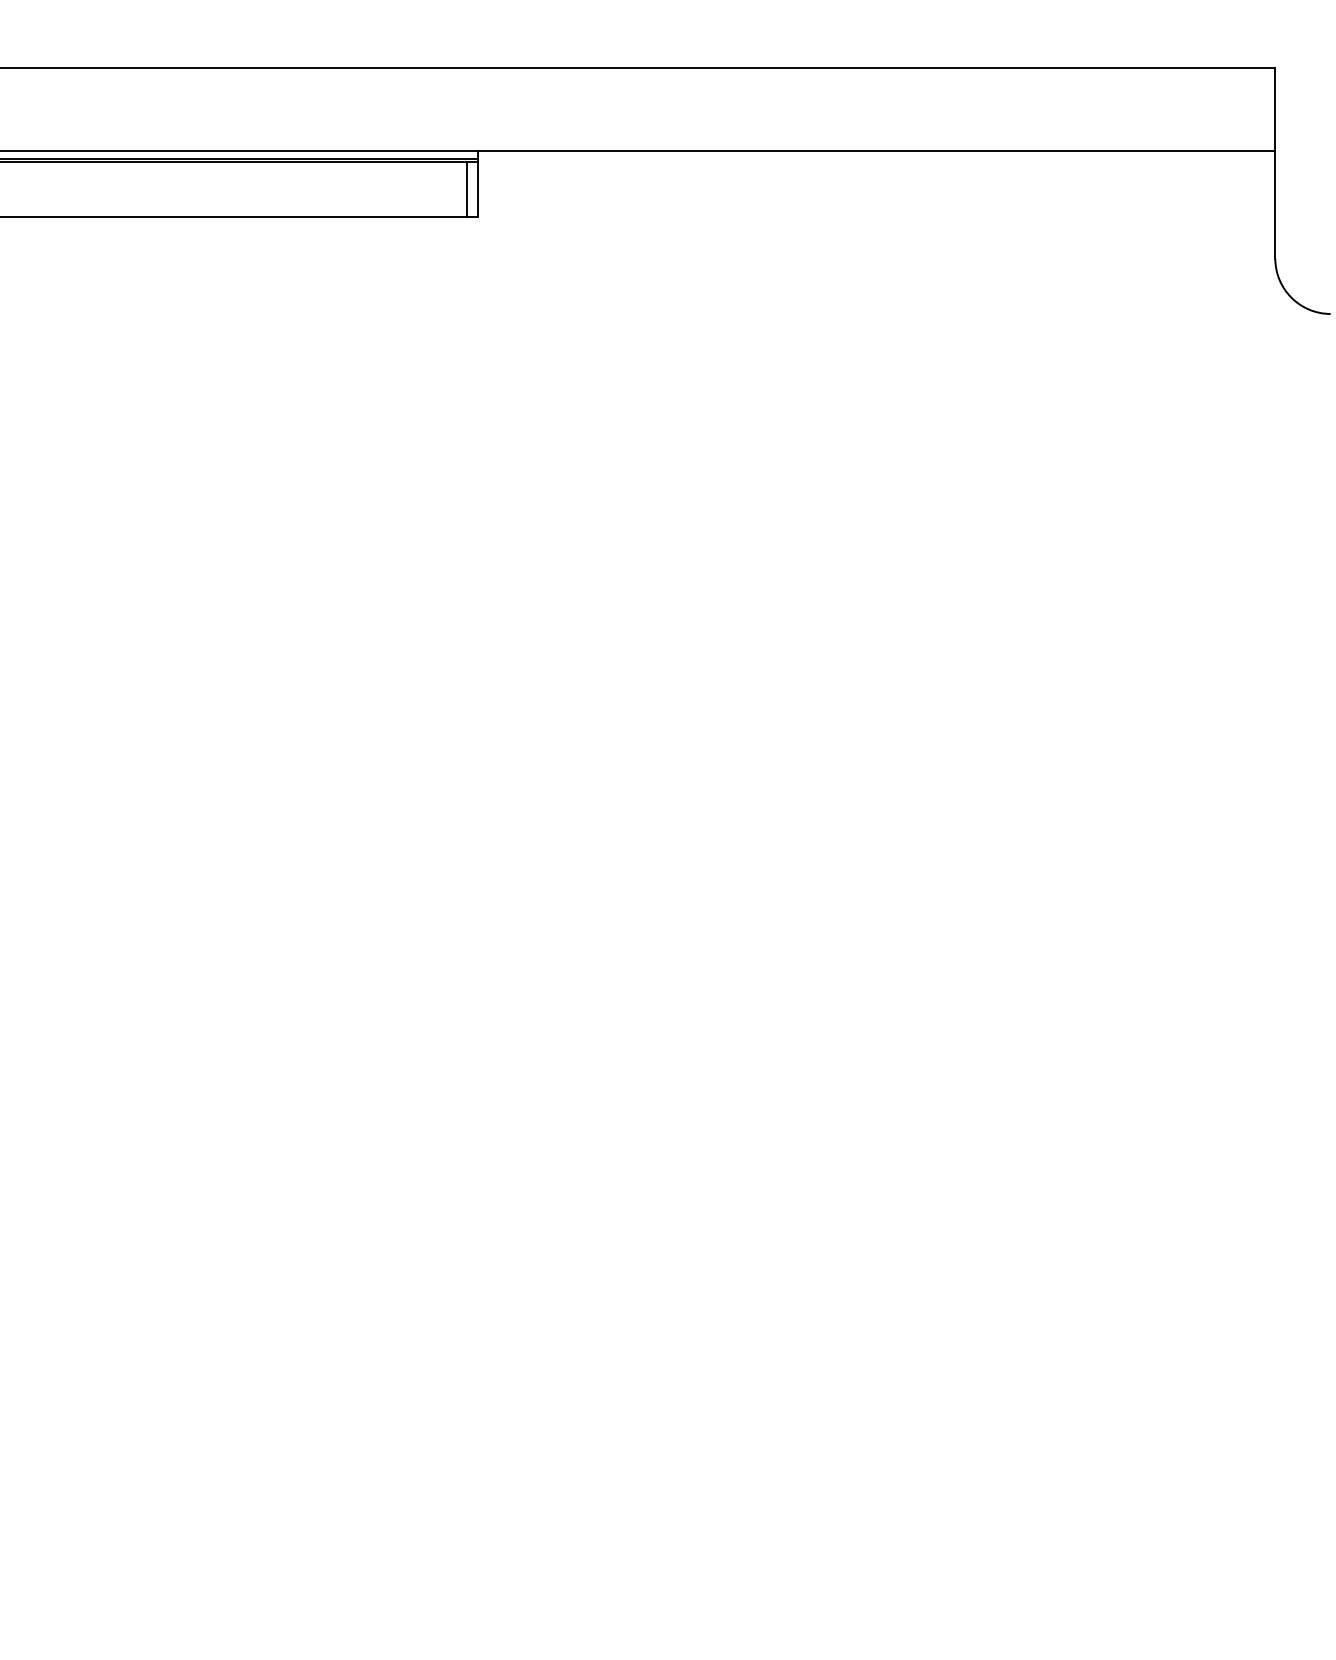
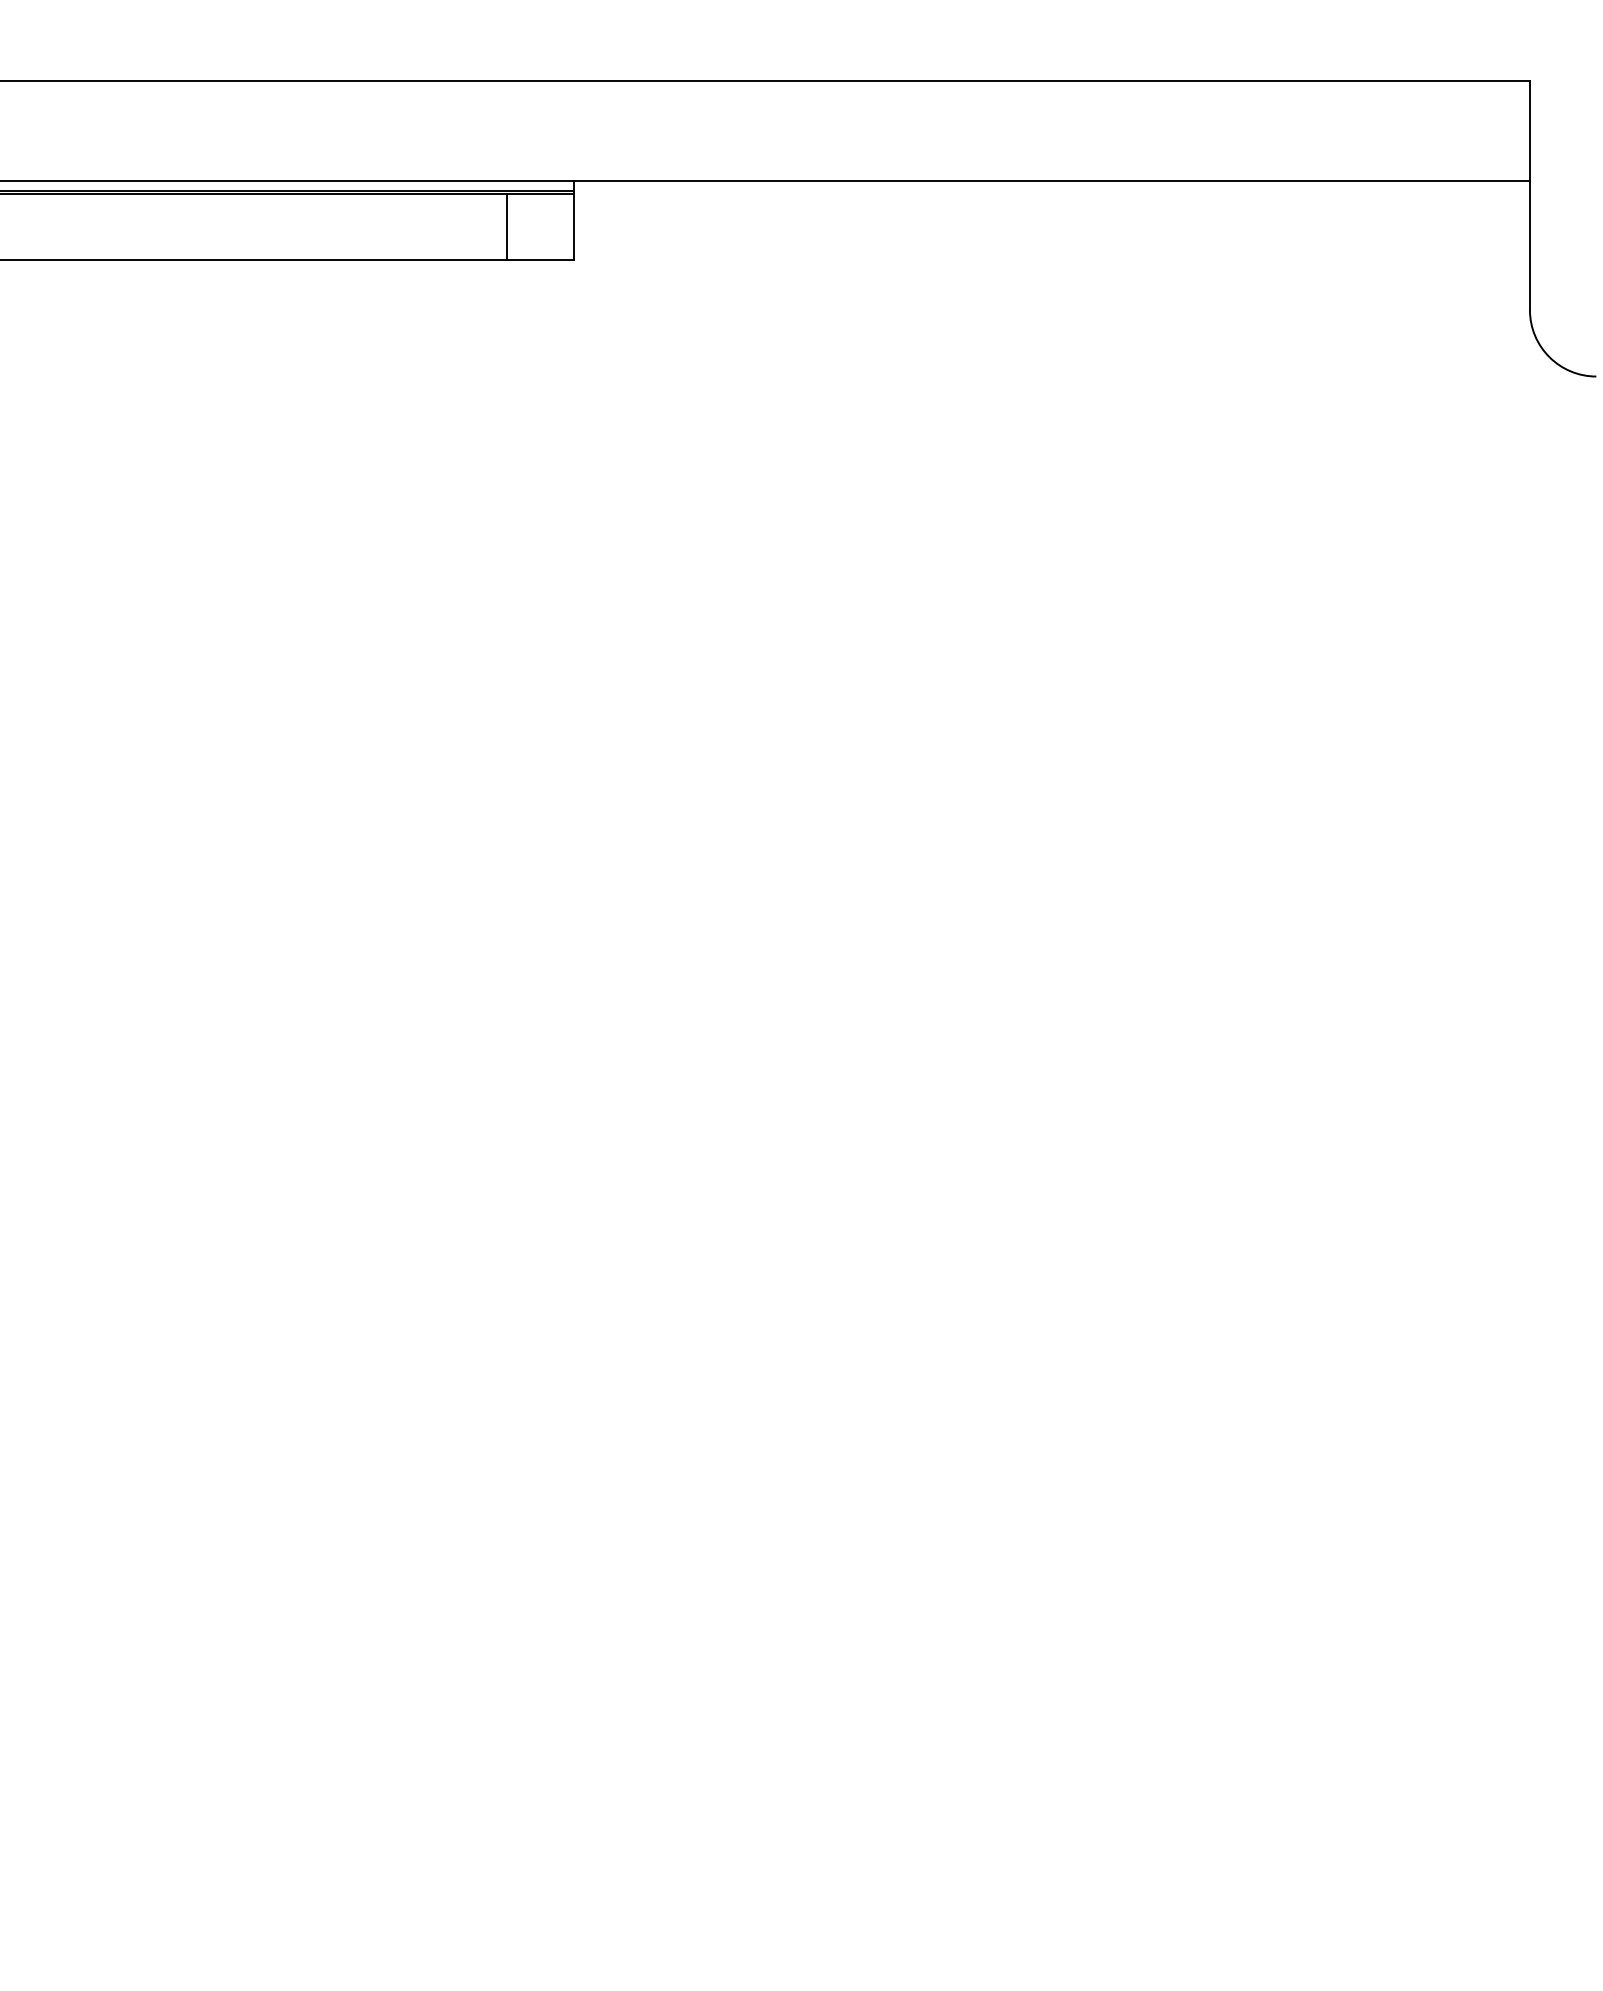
line: (466, 189) -> (507, 227), moved

